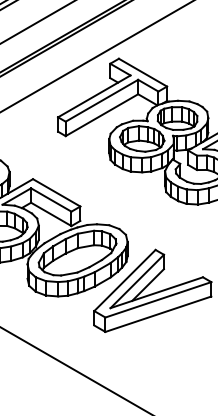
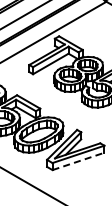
line: (158, 314) -> (78, 161), solid -> dashed

